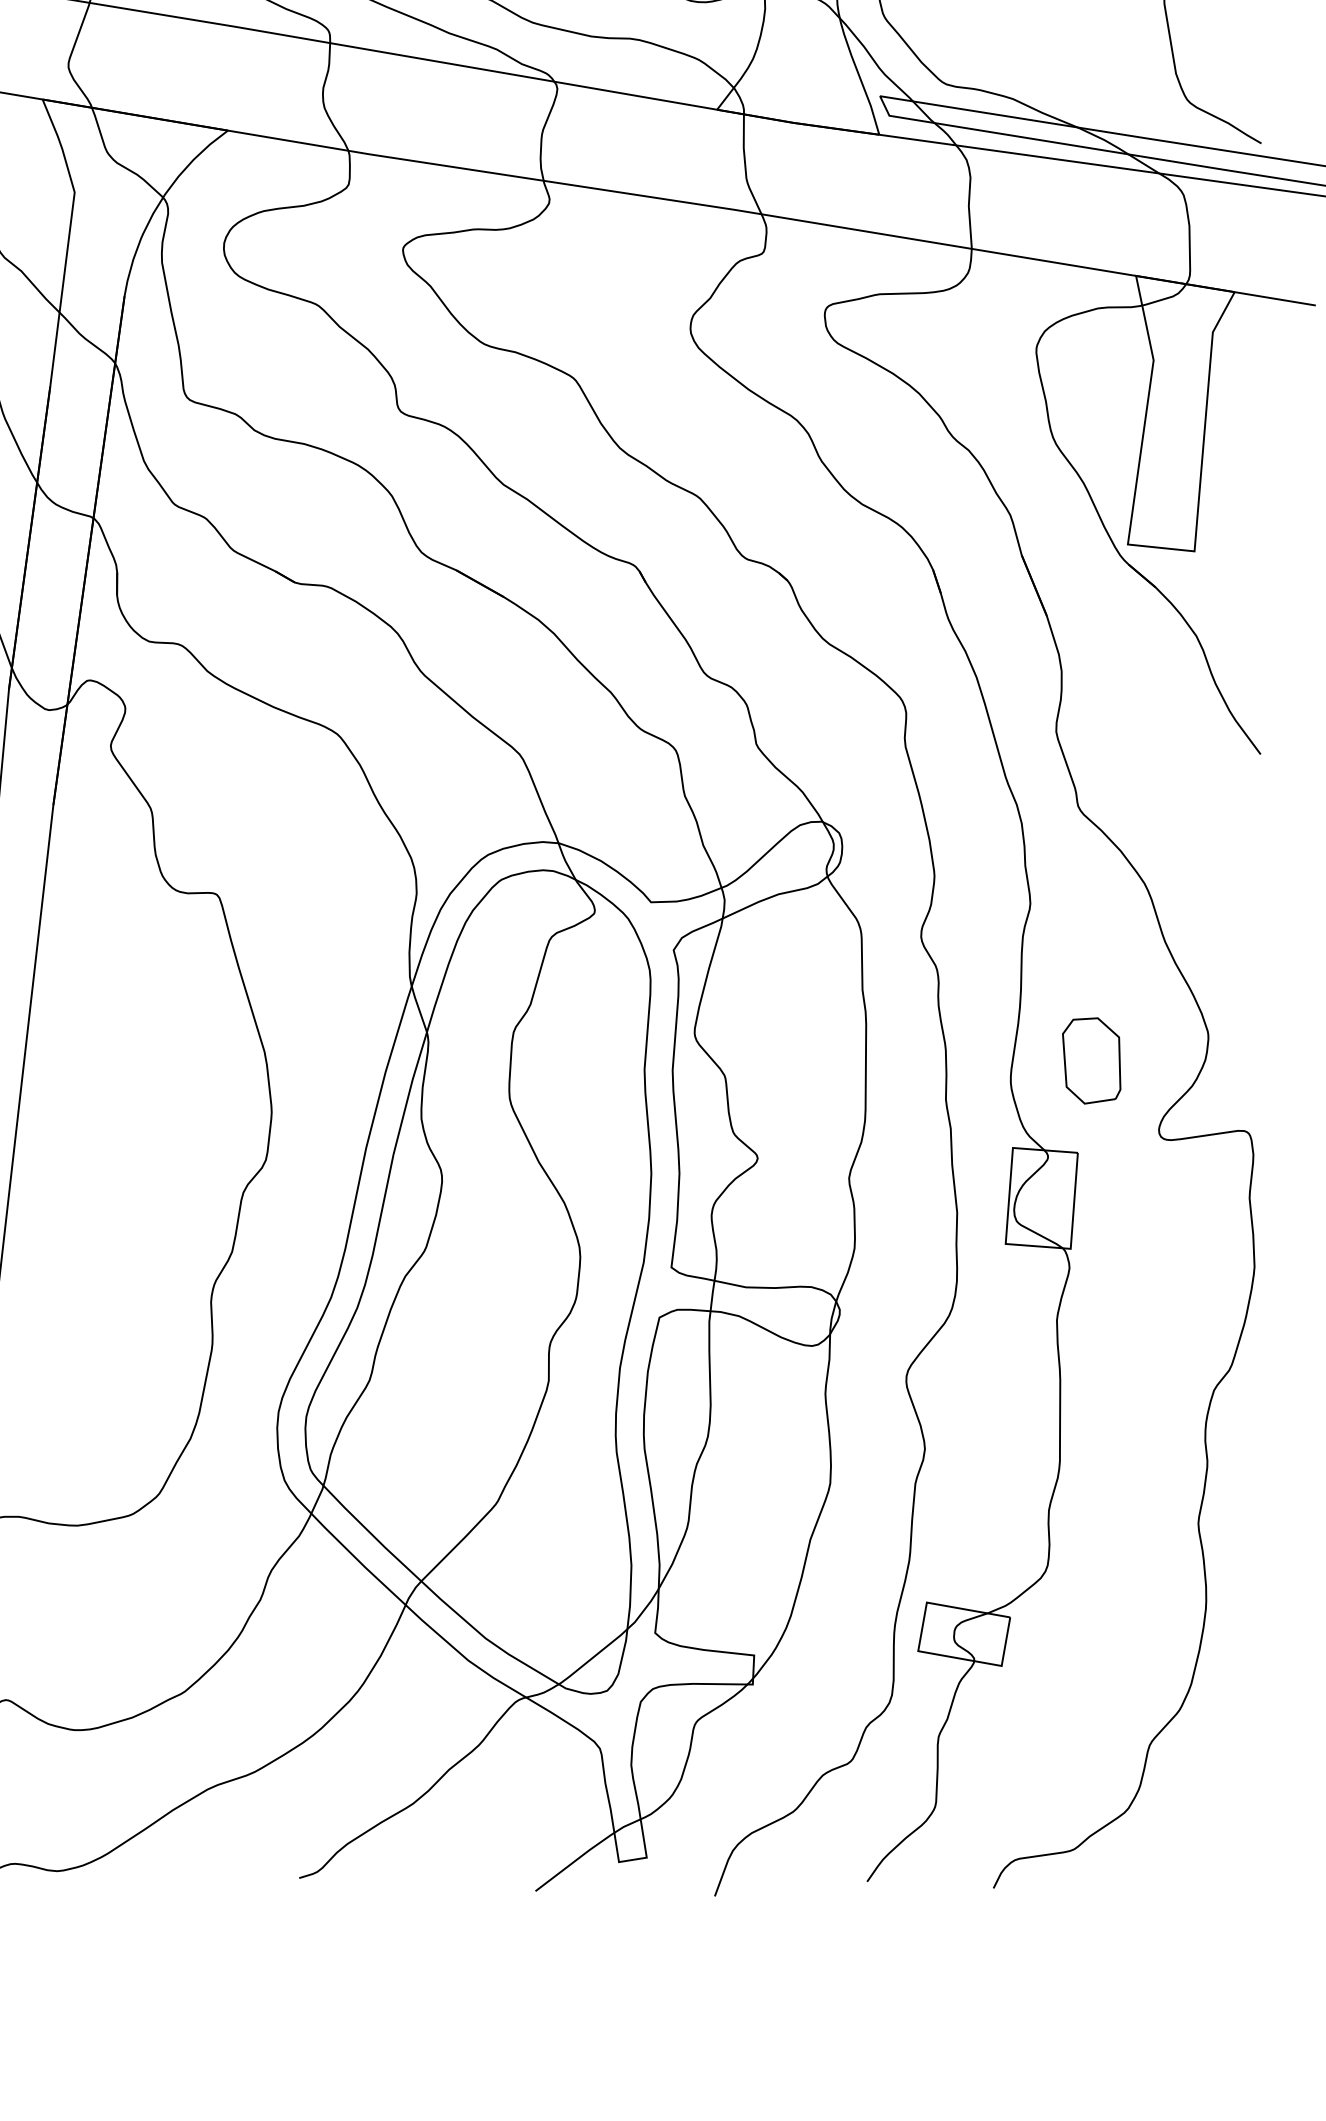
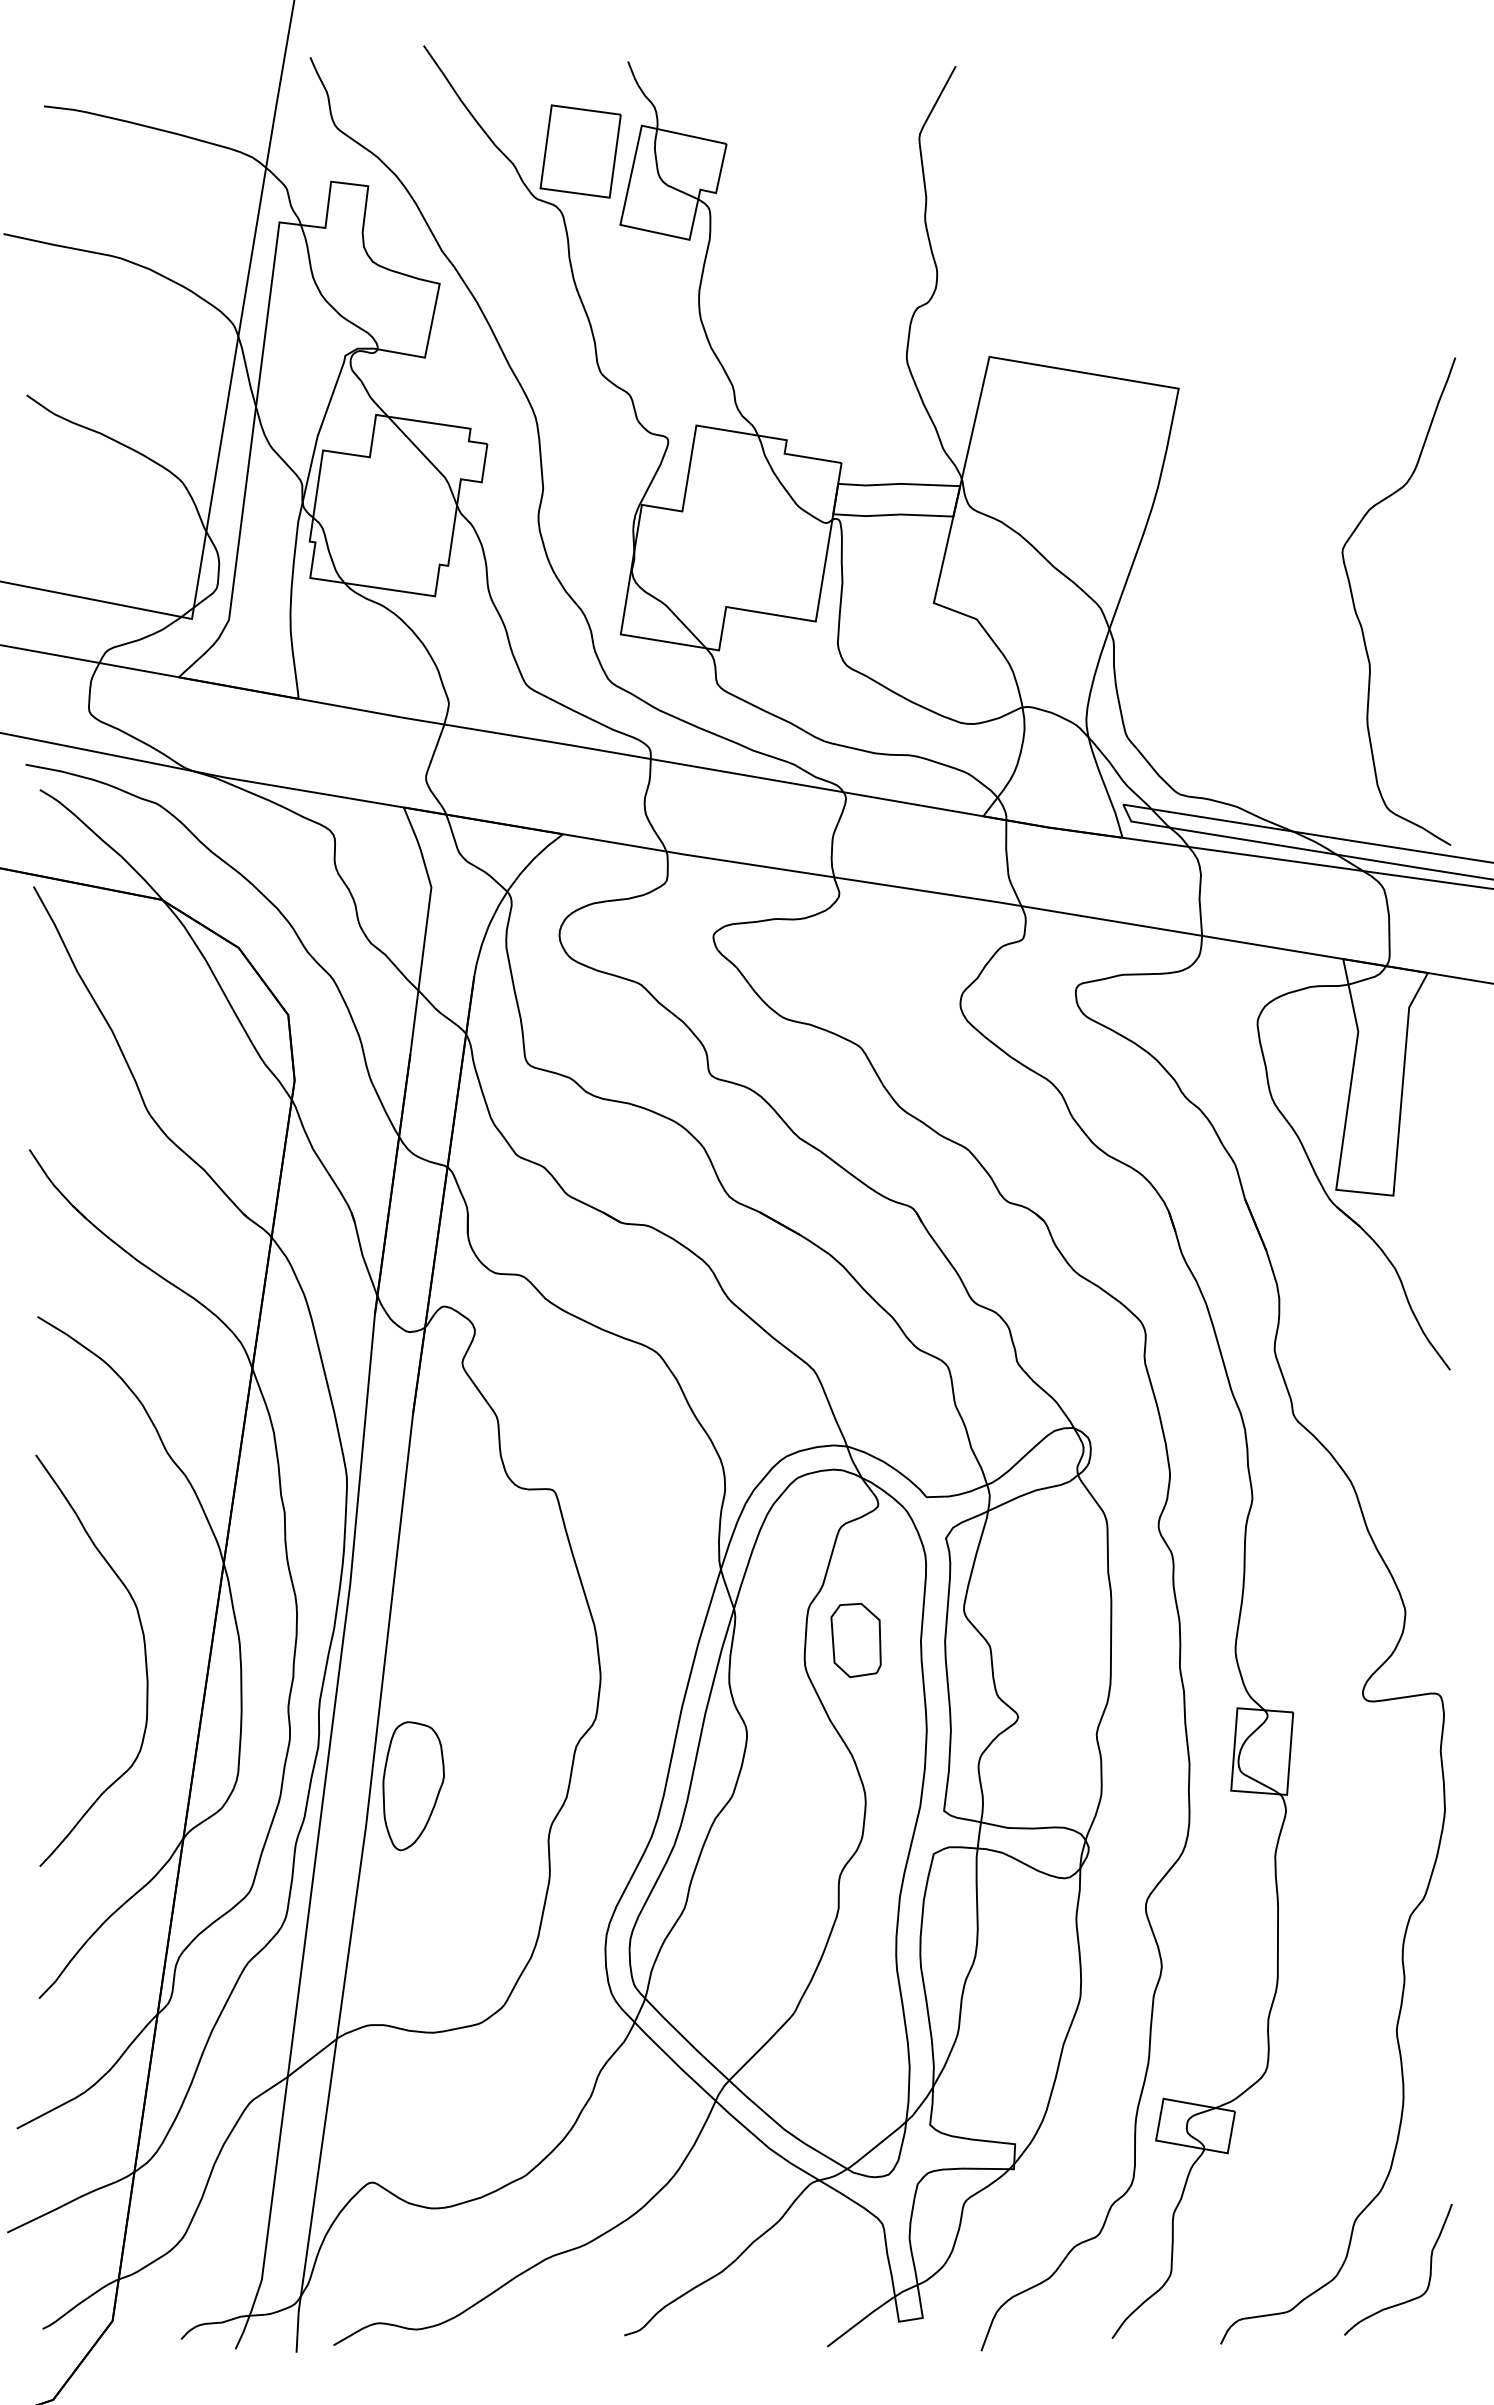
part: (1091, 1060) -> (855, 1640), moved
part: (53, 1239) -> (413, 1786), added
curve: (1236, 1803) -> (1429, 2271), added

